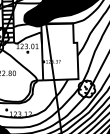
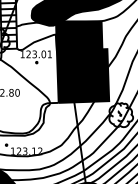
fill: (59, 51) -> (82, 61), added

